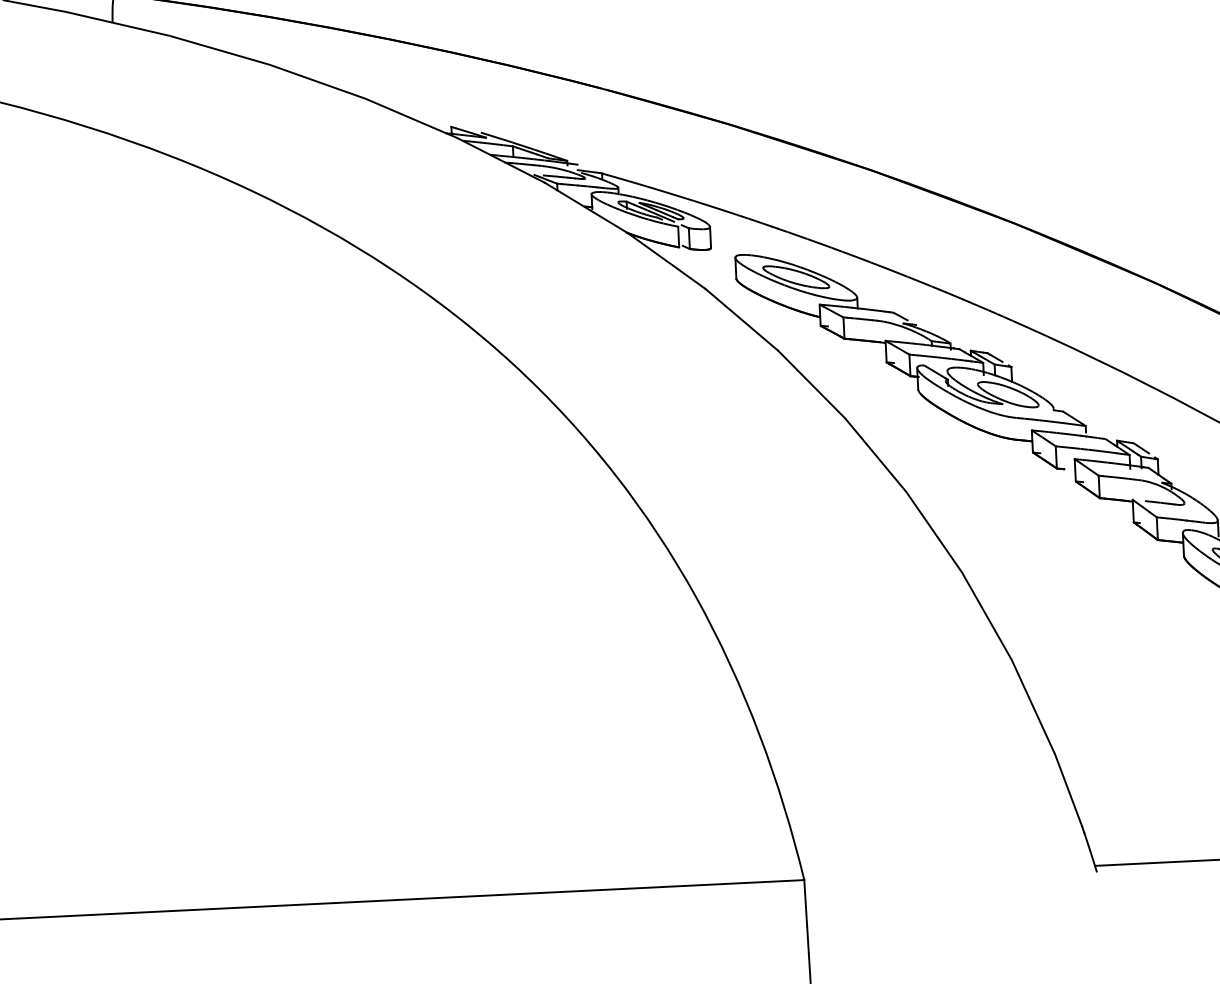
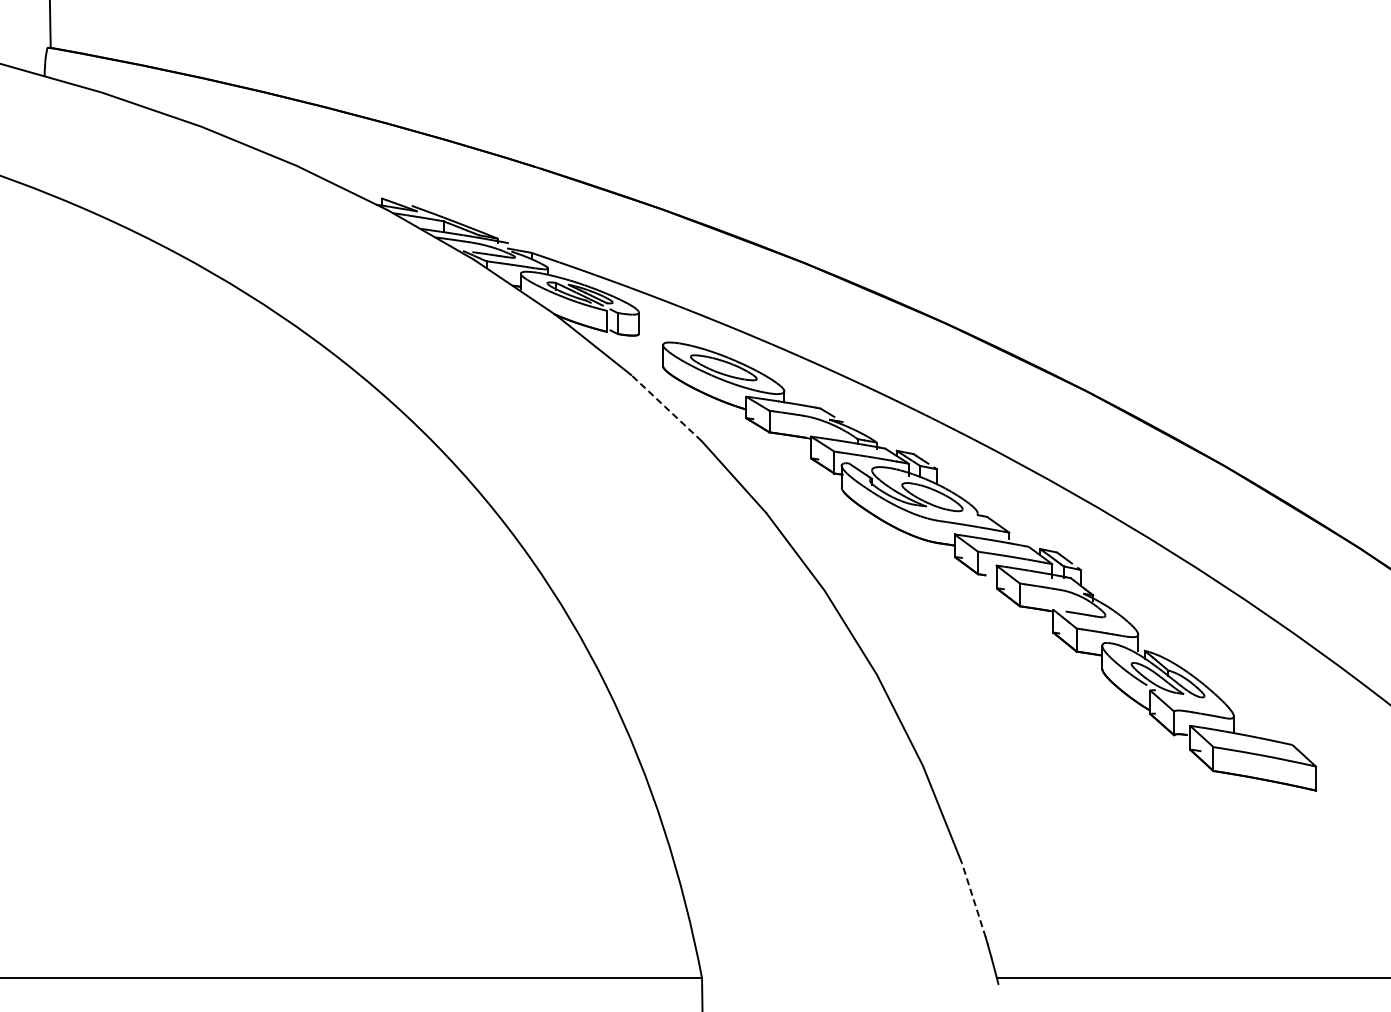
line: (741, 319) -> (666, 407), solid -> dashed
line: (1068, 790) -> (973, 900), solid -> dashed

